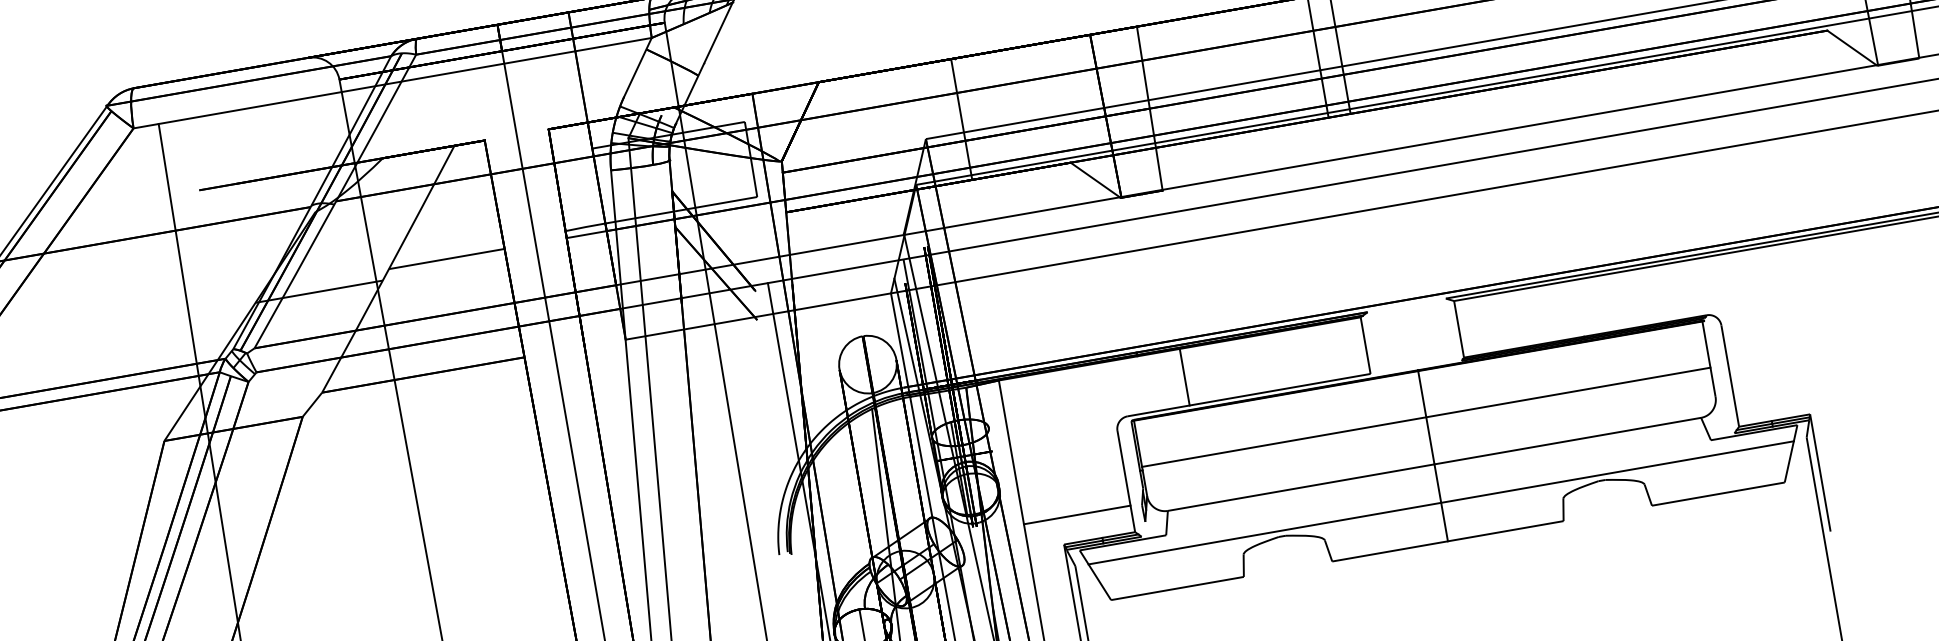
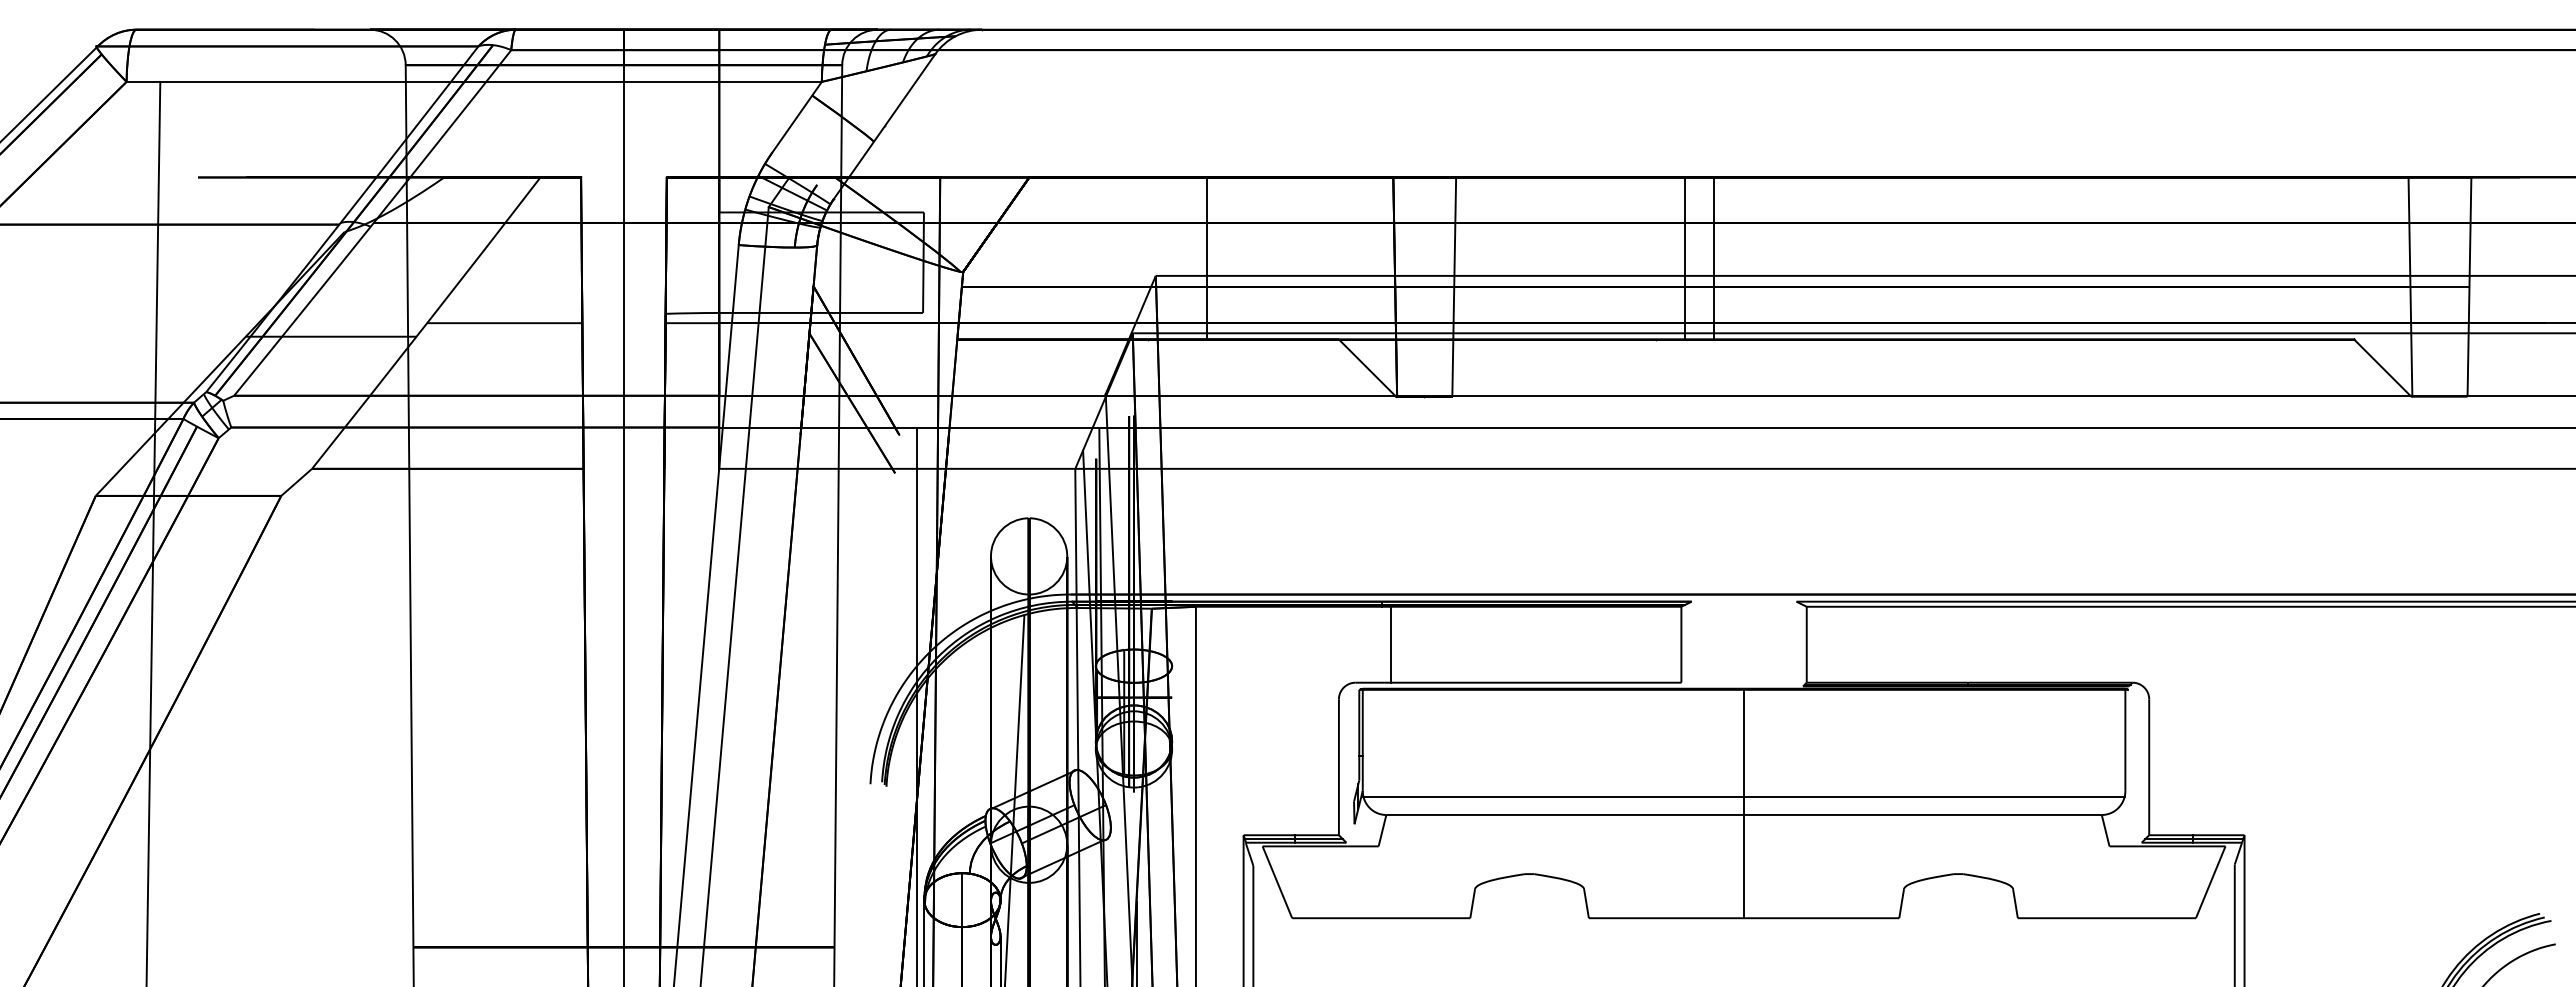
line: (1184, 377) -> (1390, 644), moved
line: (1425, 417) -> (1743, 796), moved
line: (1440, 502) -> (1743, 866), removed
line: (1076, 514) -> (1266, 799), removed

